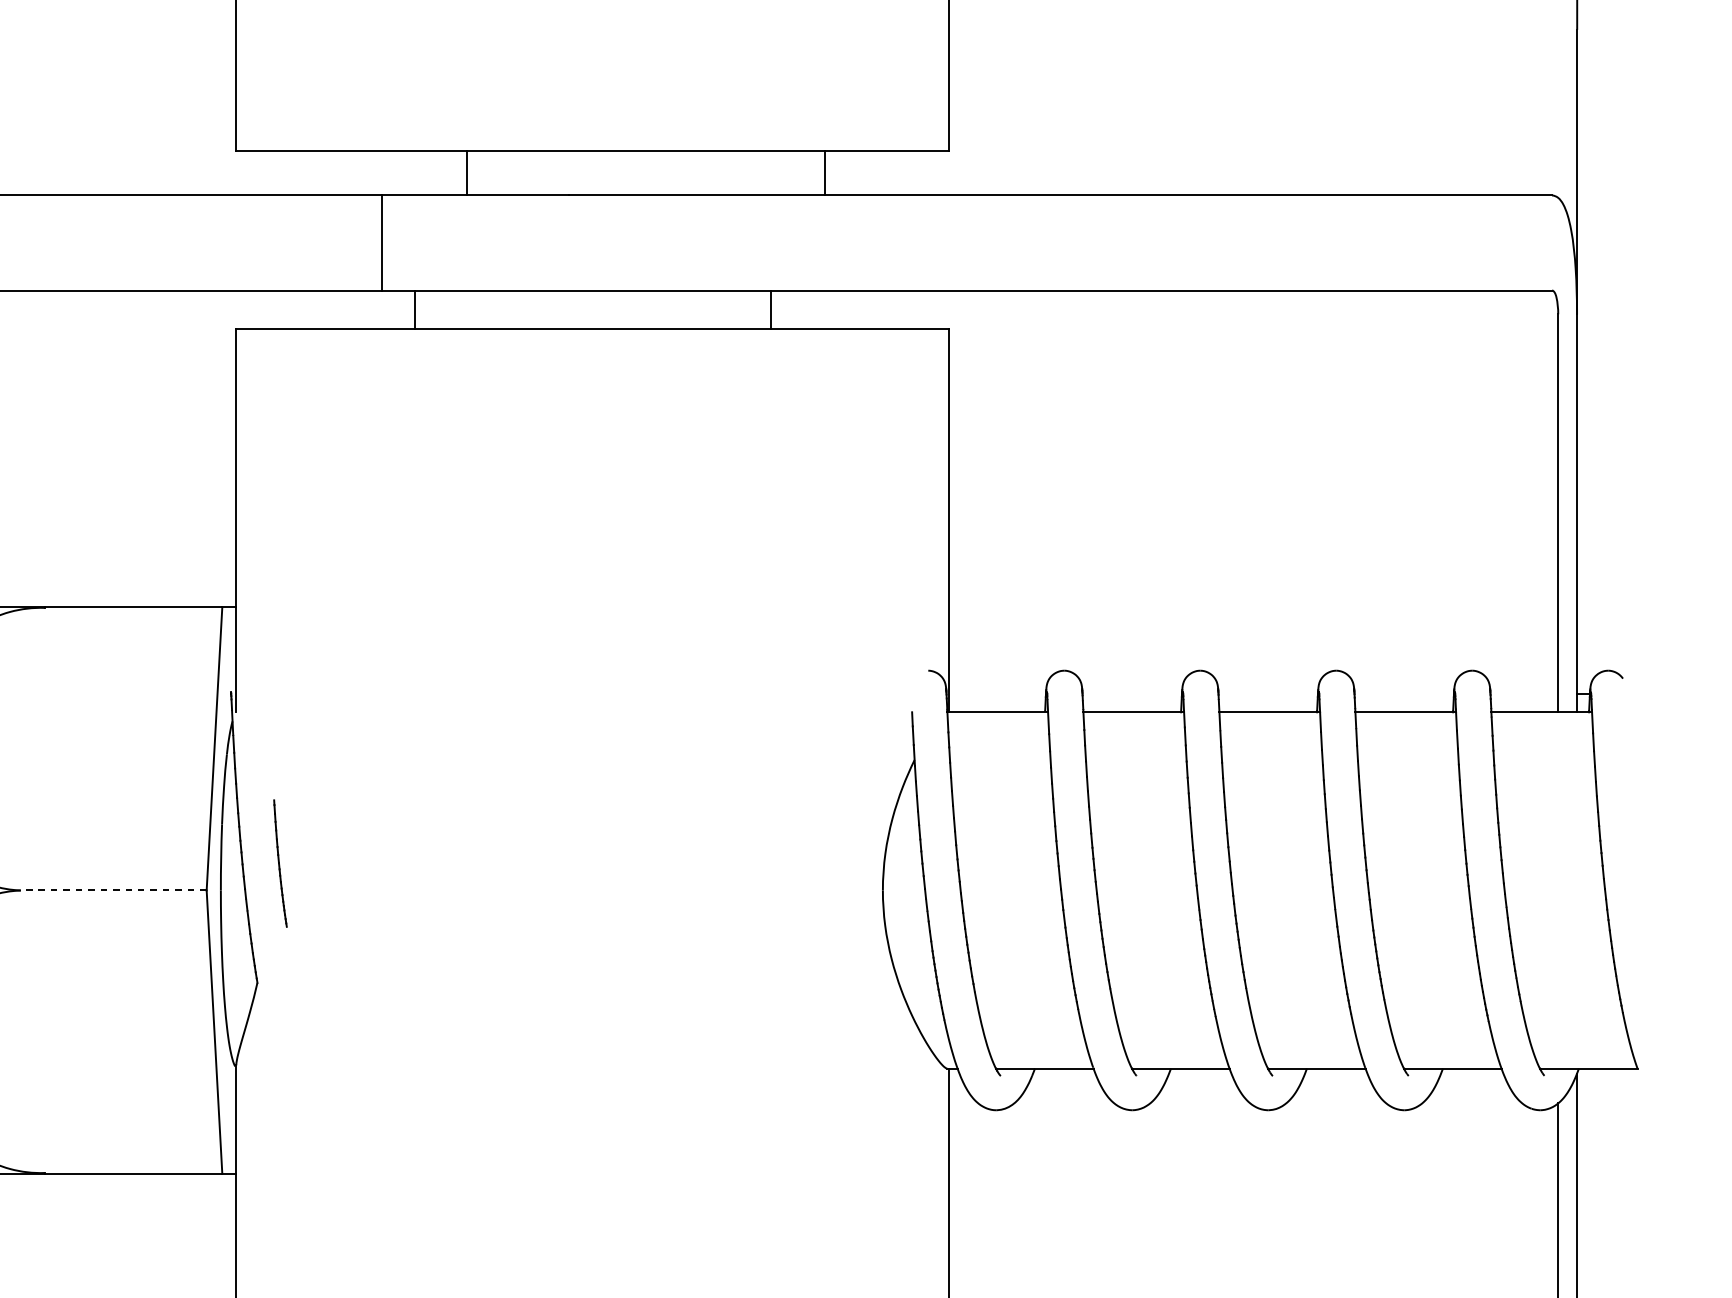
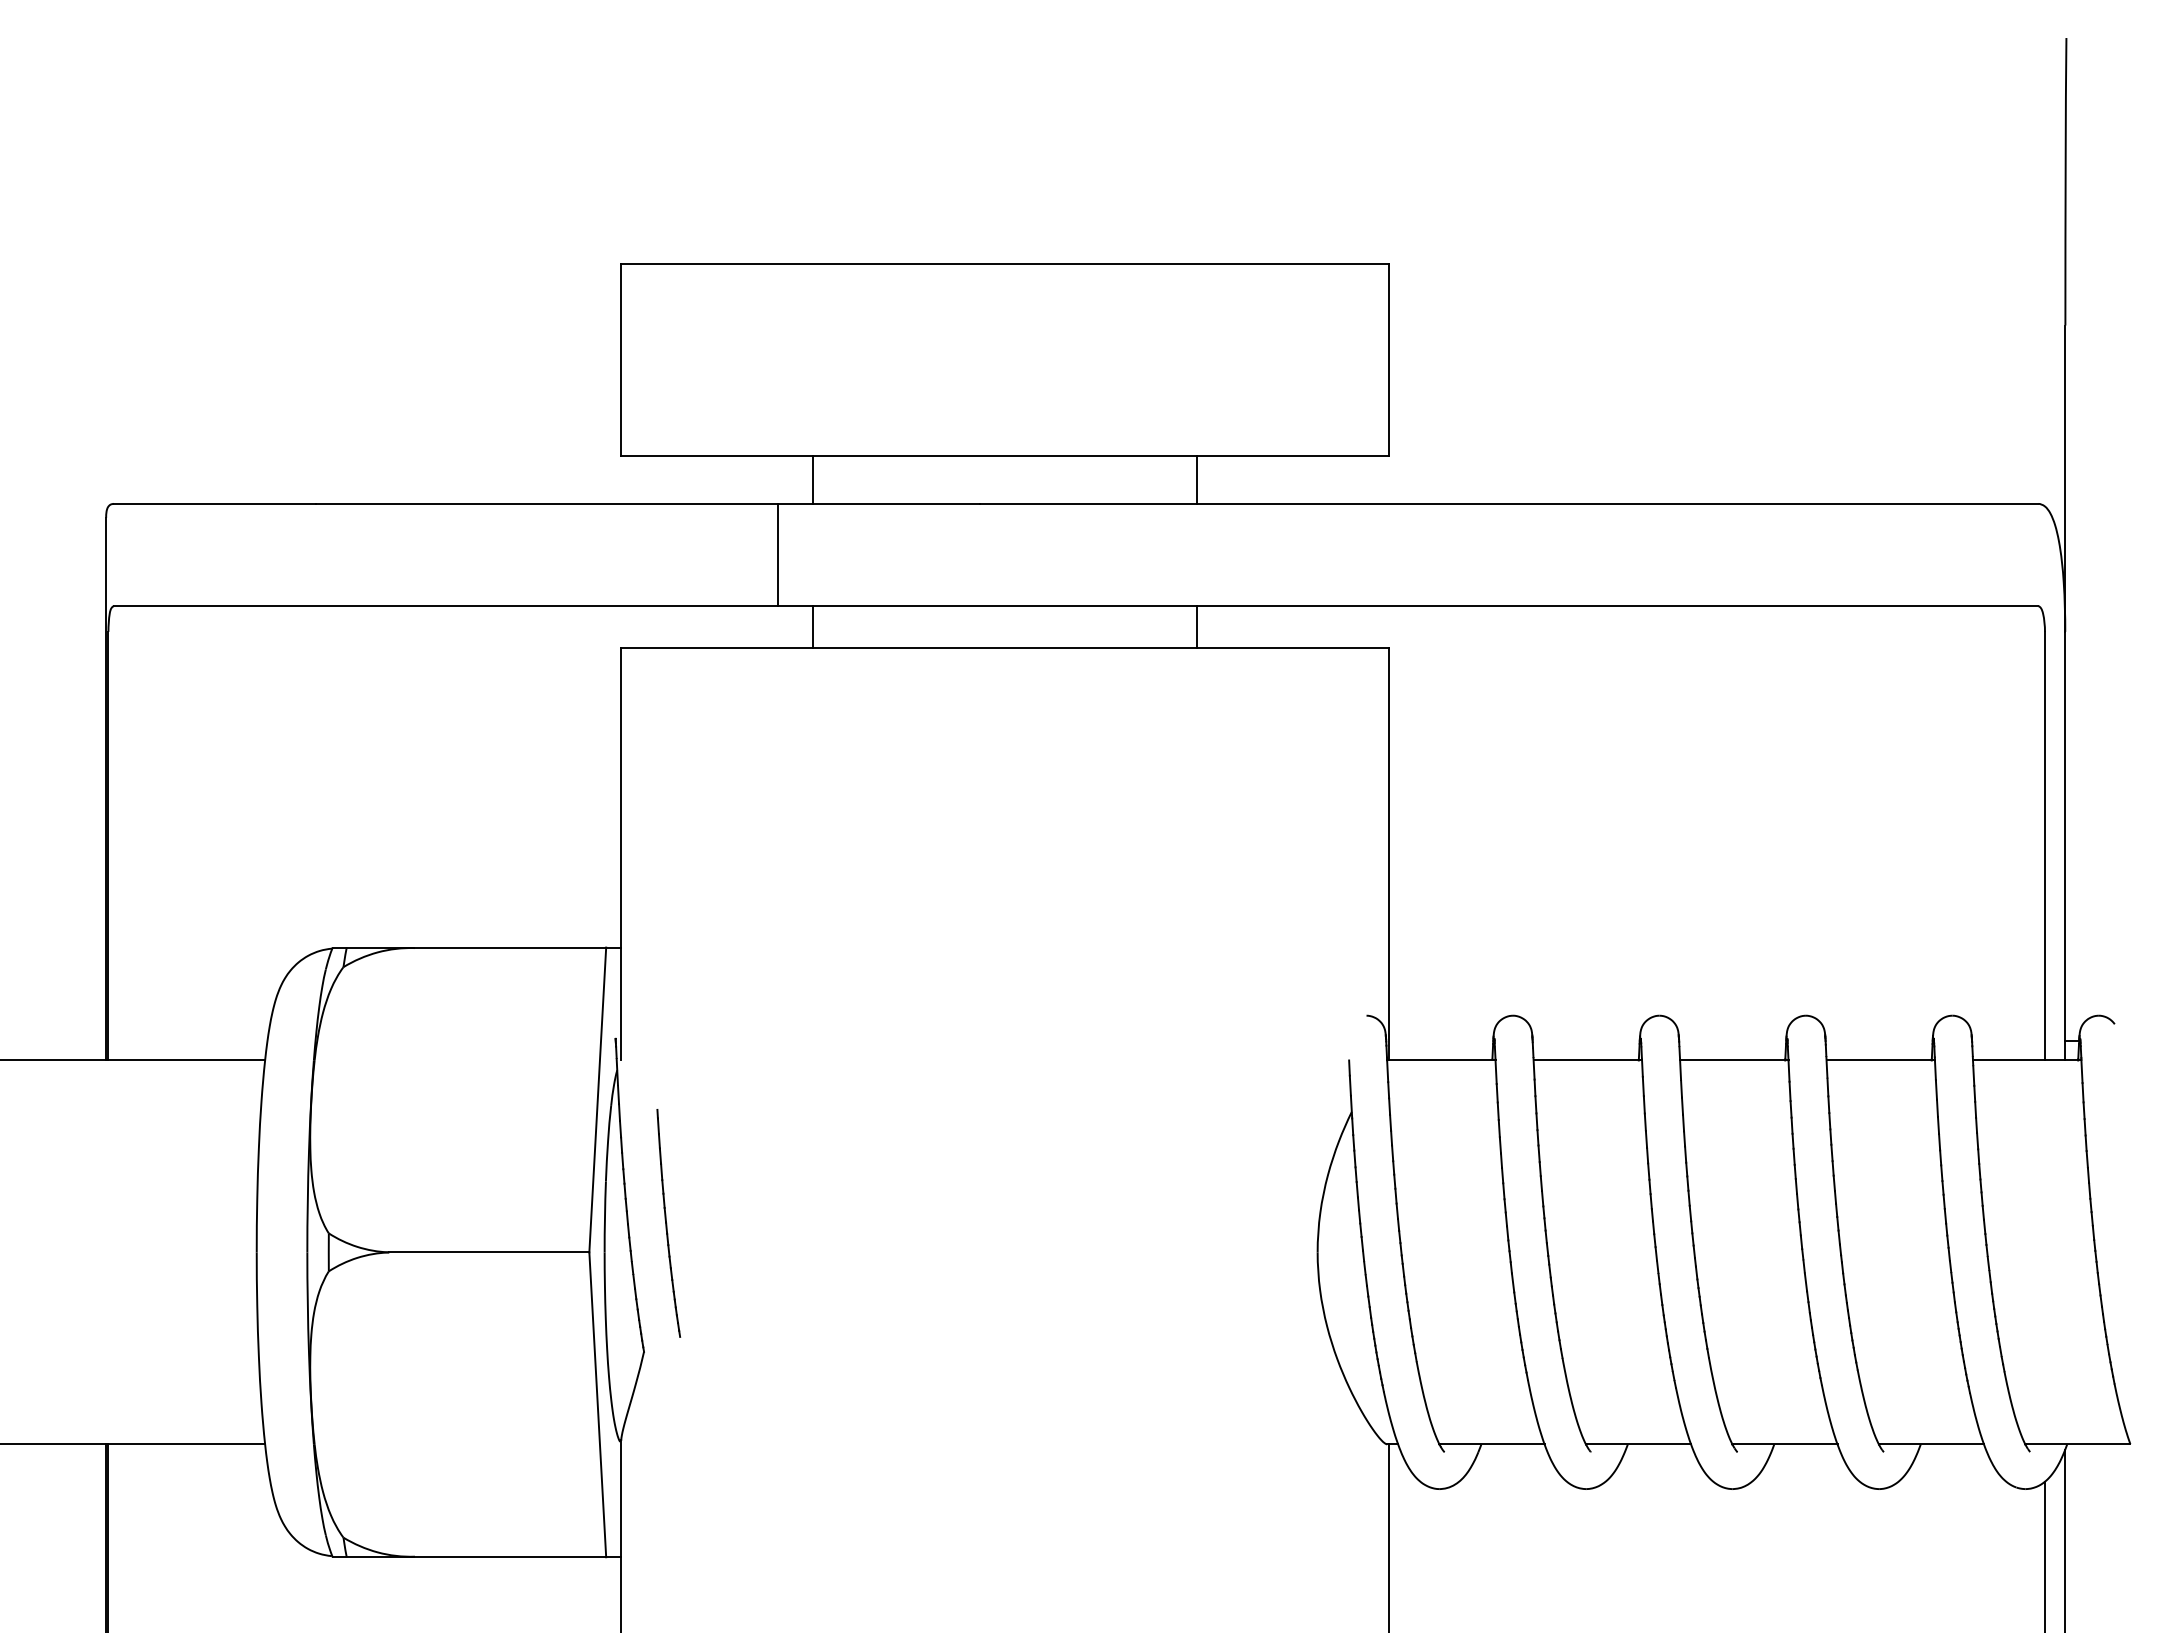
line: (467, 172) -> (813, 479), moved
line: (825, 172) -> (1197, 479), moved
part: (280, 863) -> (668, 1223), size x1.67
line: (113, 890) -> (488, 1252), dashed -> solid

